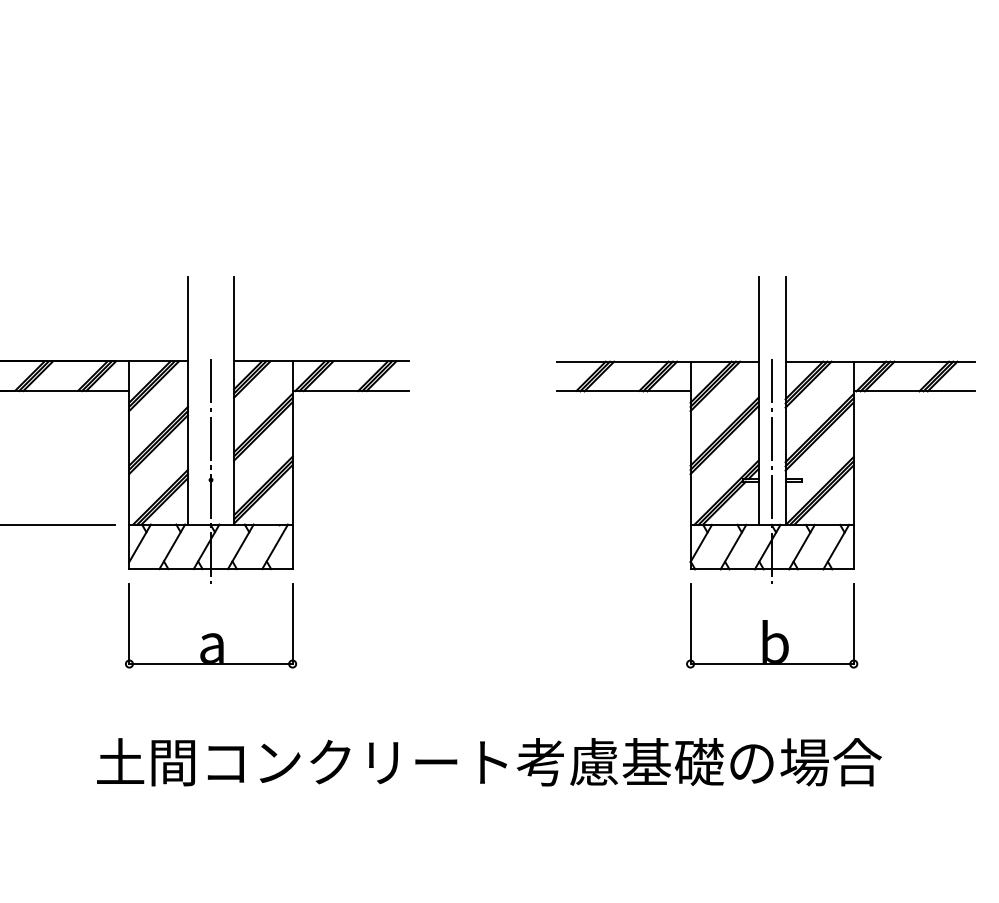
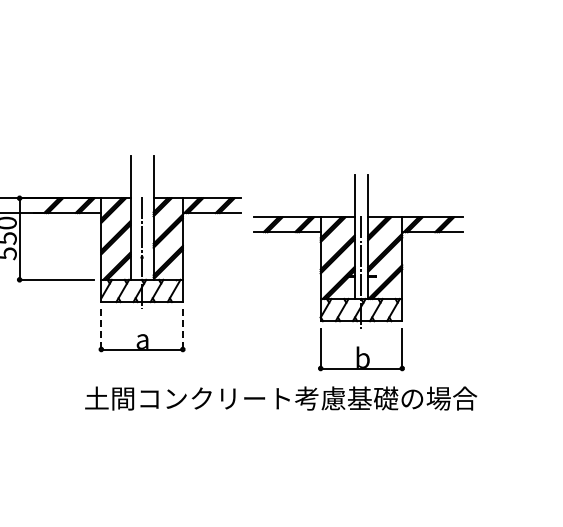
part: (766, 471) -> (358, 272), moved
line: (129, 625) -> (101, 330), solid -> dashed
line: (291, 625) -> (182, 330), solid -> dashed

